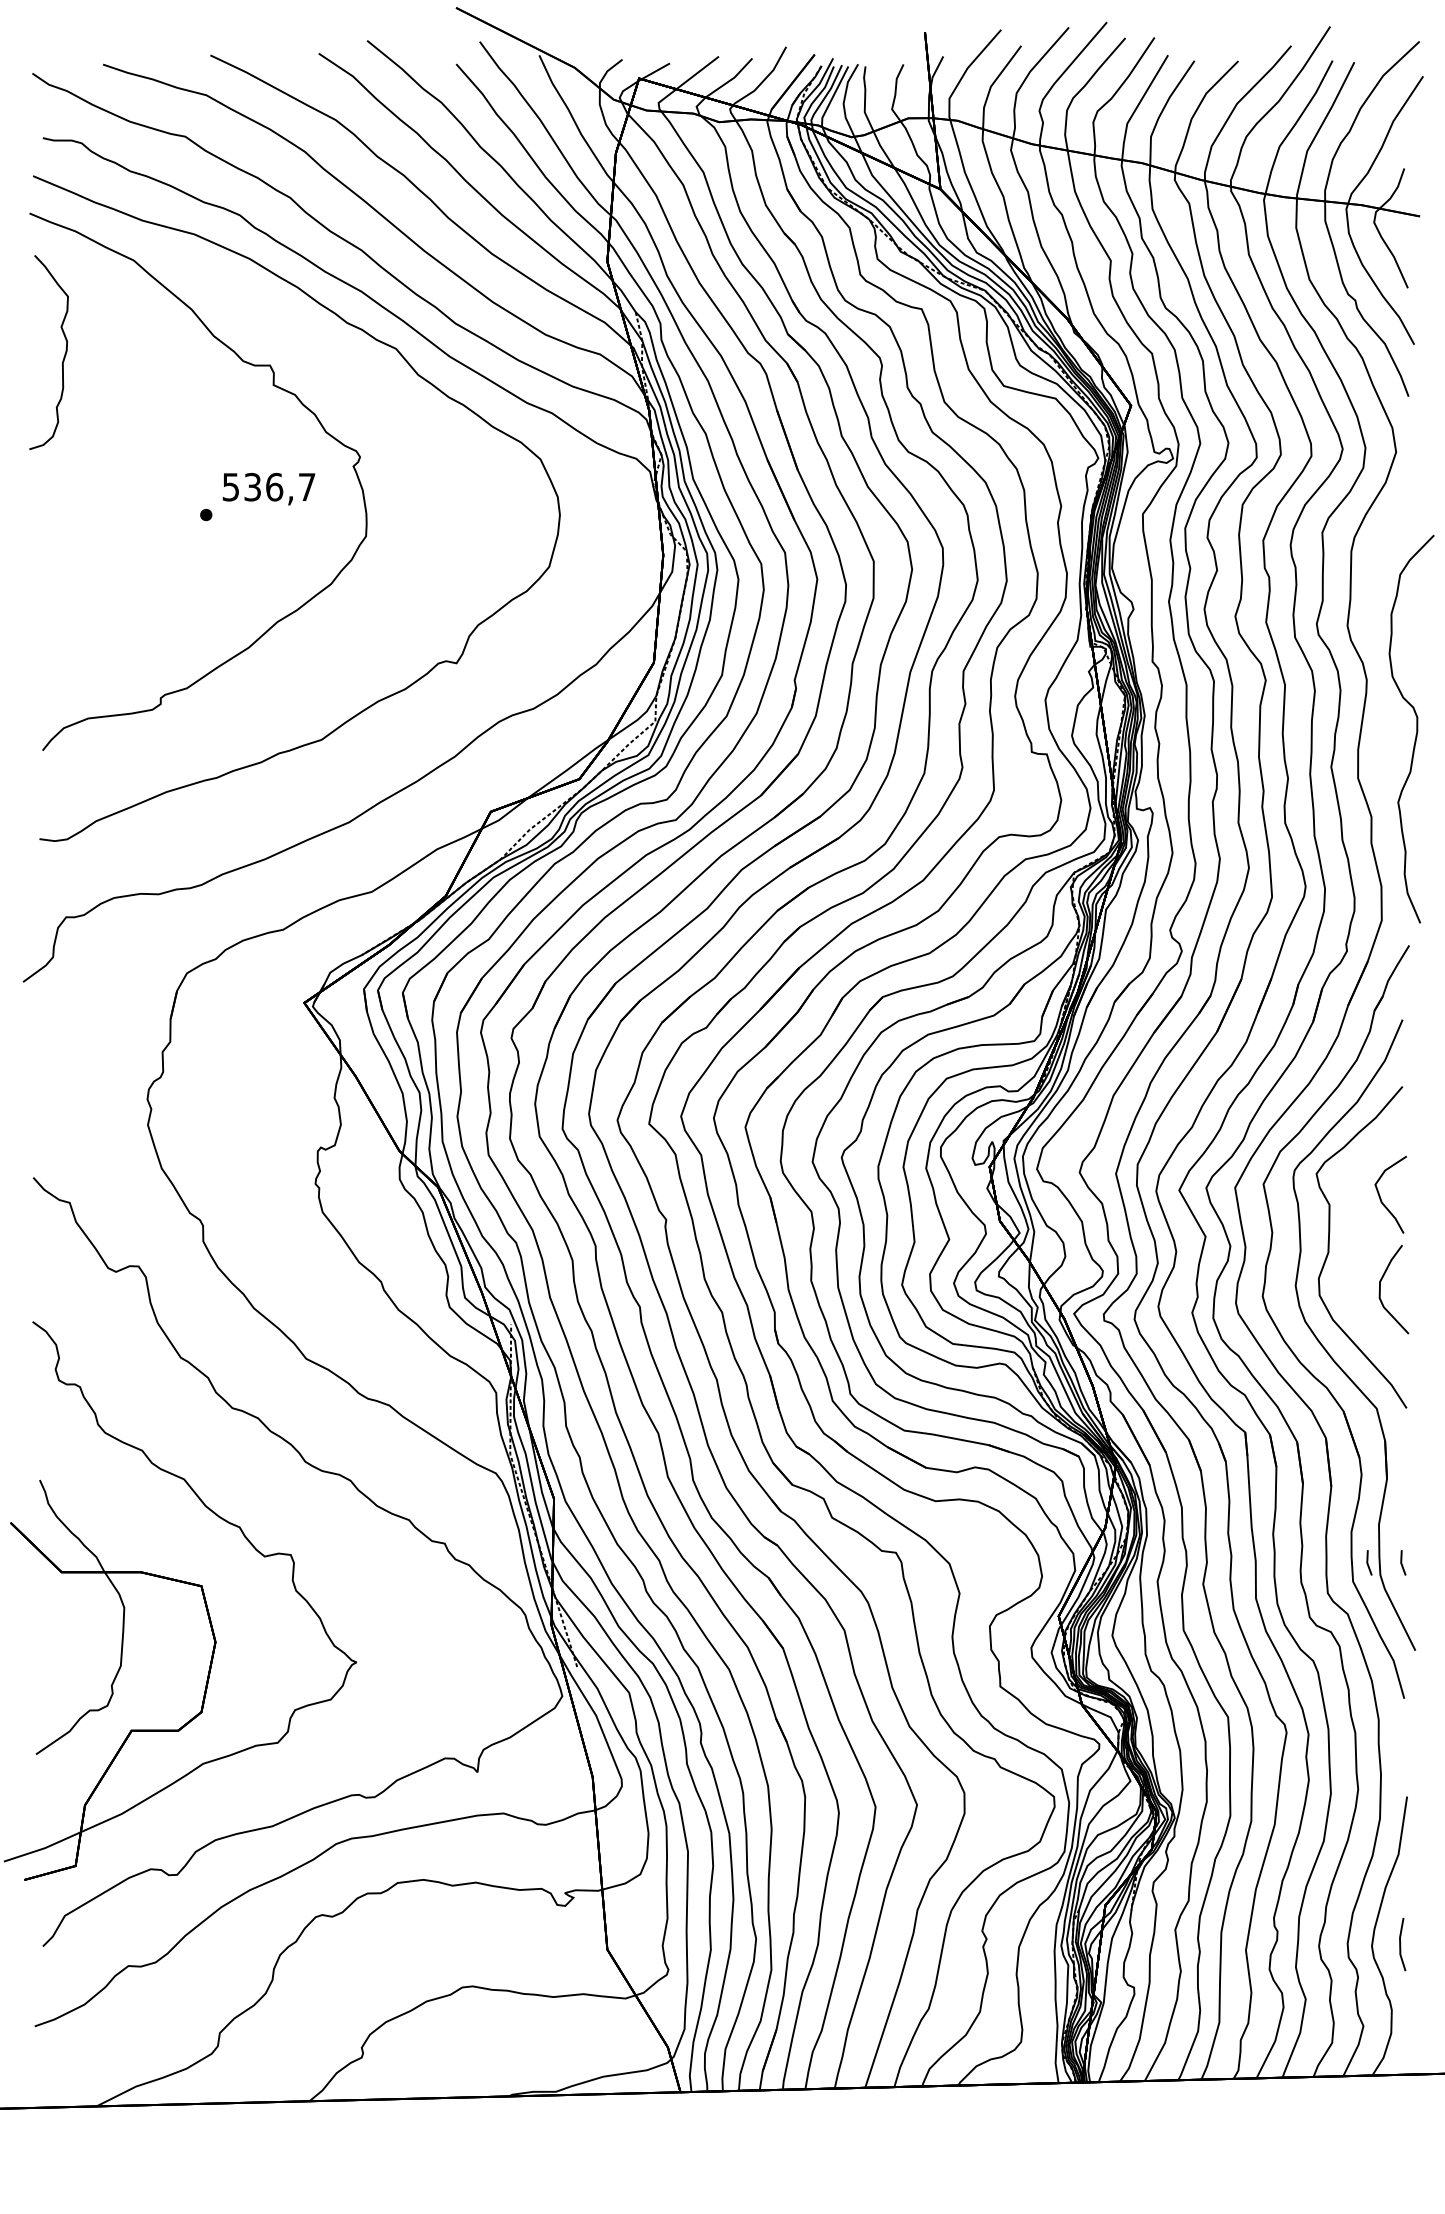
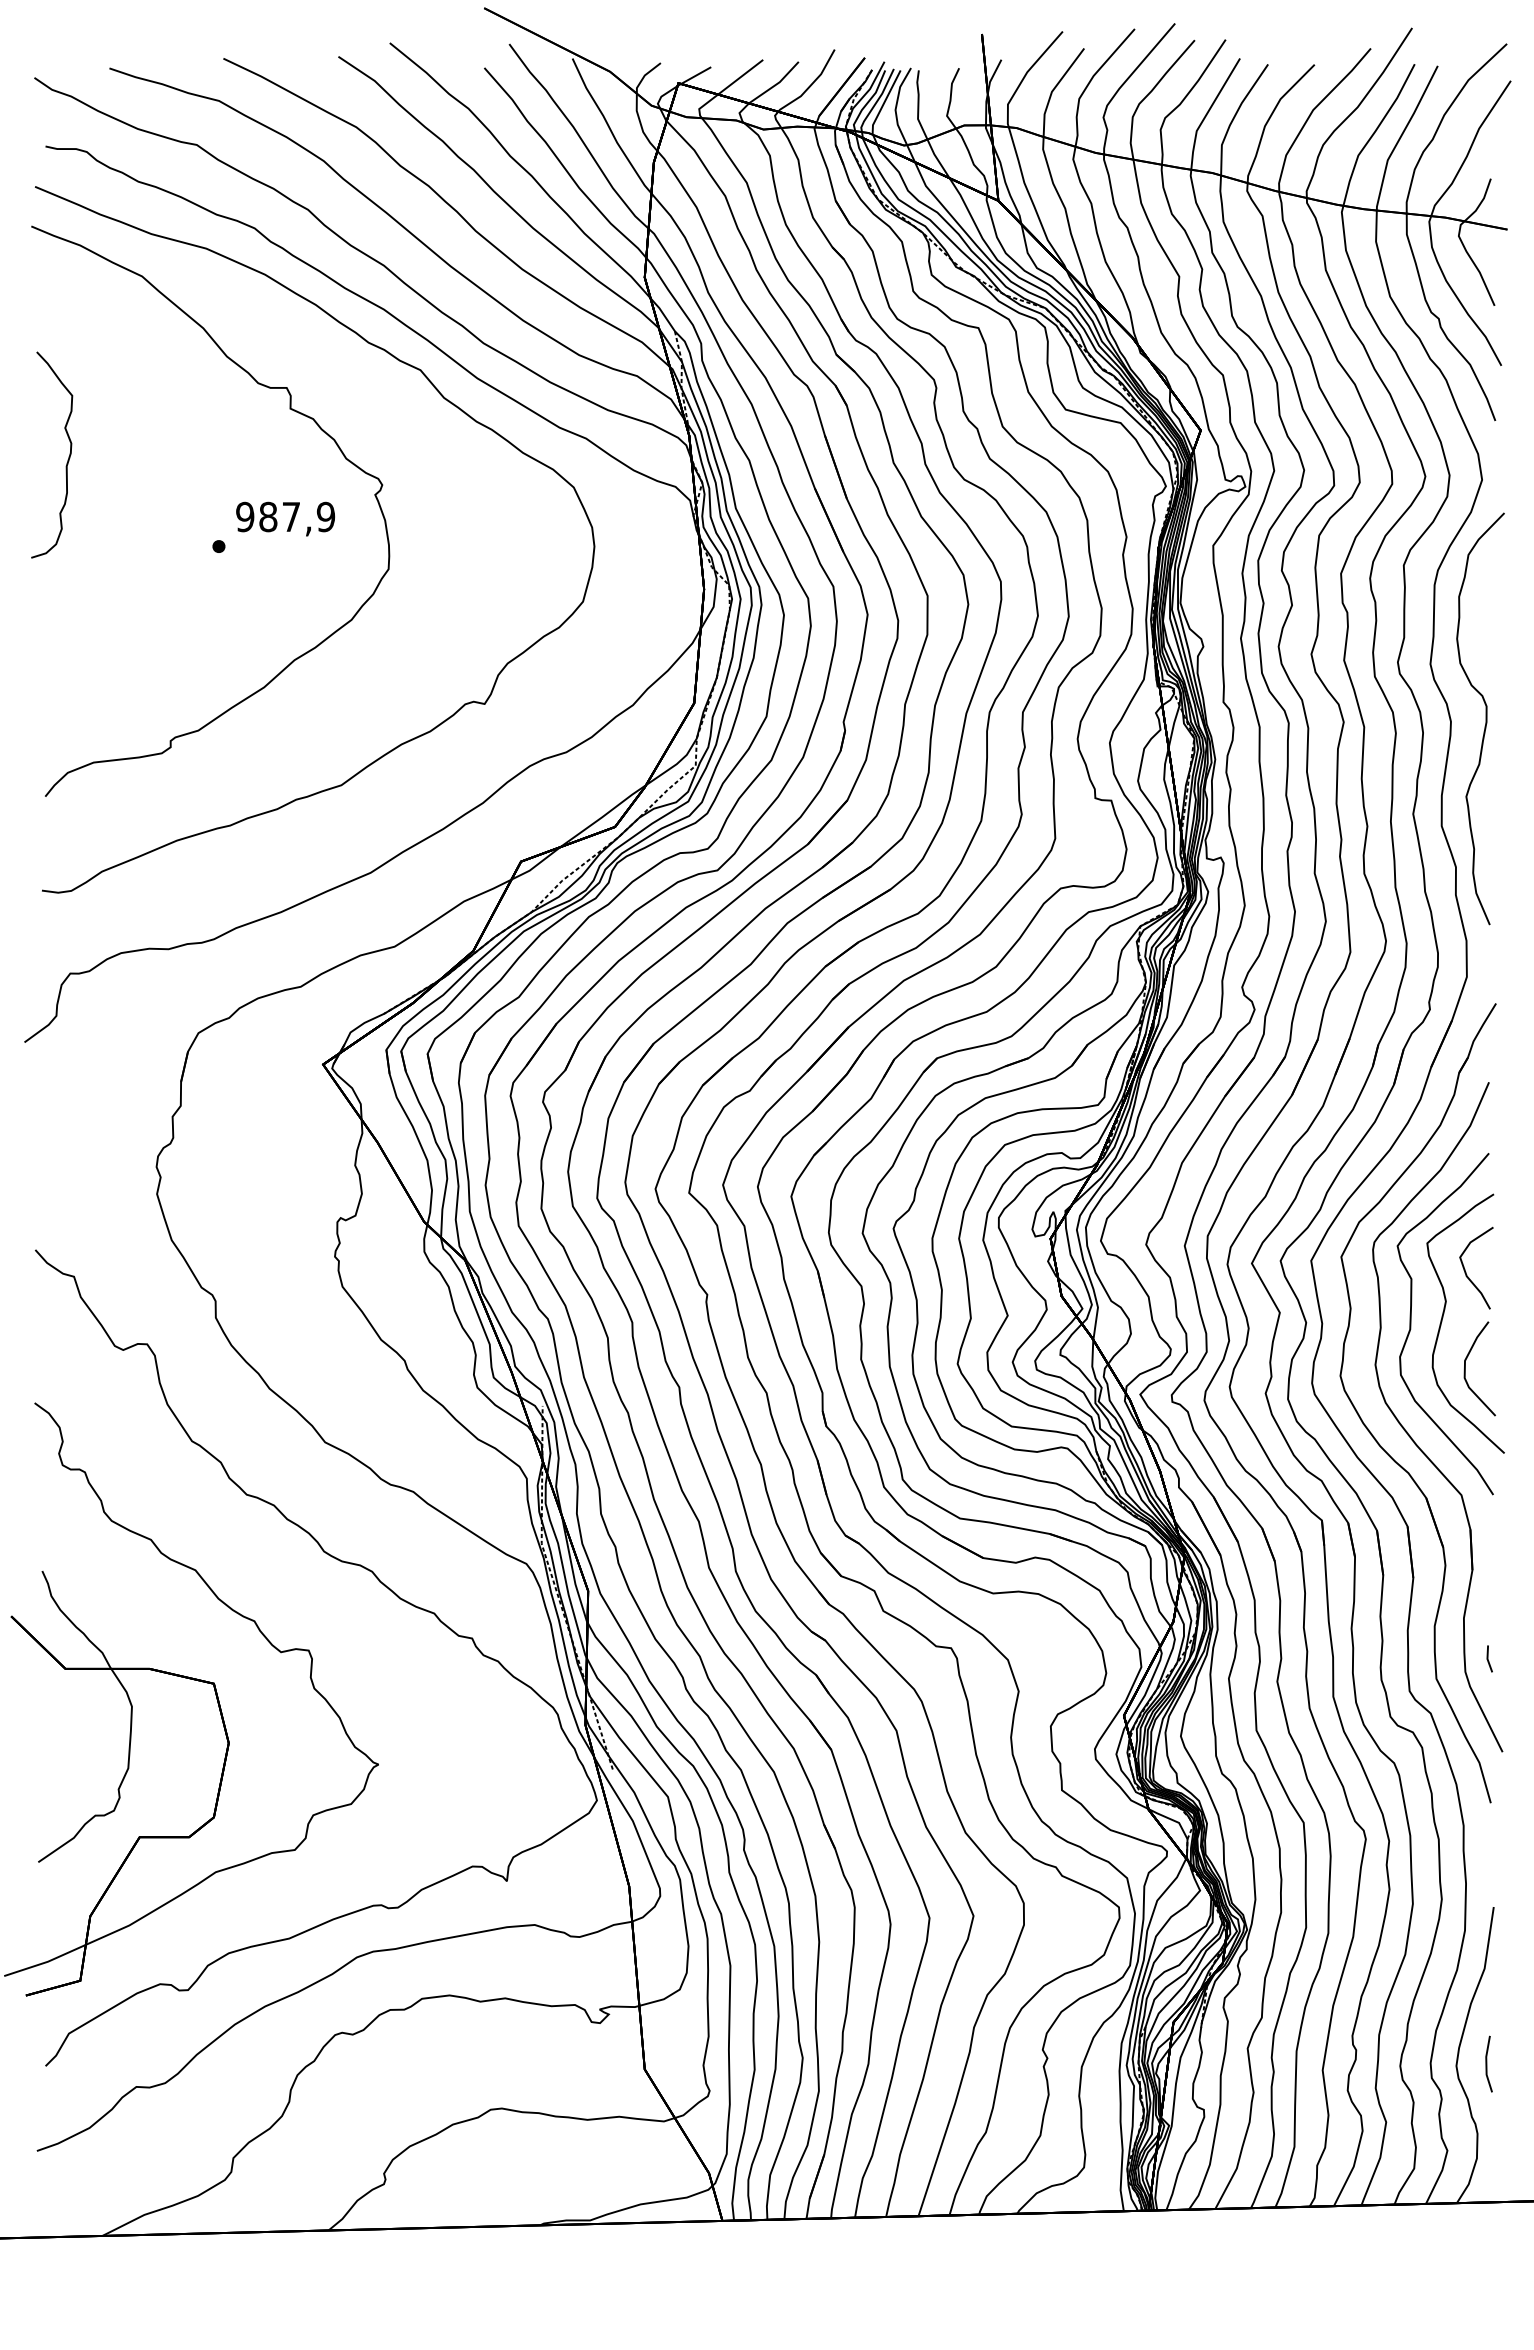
curve: (63, 356) -> (67, 459), moved
text: (268, 486) -> (285, 516), 536,7 -> 987,9
curve: (1416, 728) -> (1485, 718), moved
curve: (1359, 1241) -> (1443, 1317), added
line: (1368, 1562) -> (1452, 1658), removed

